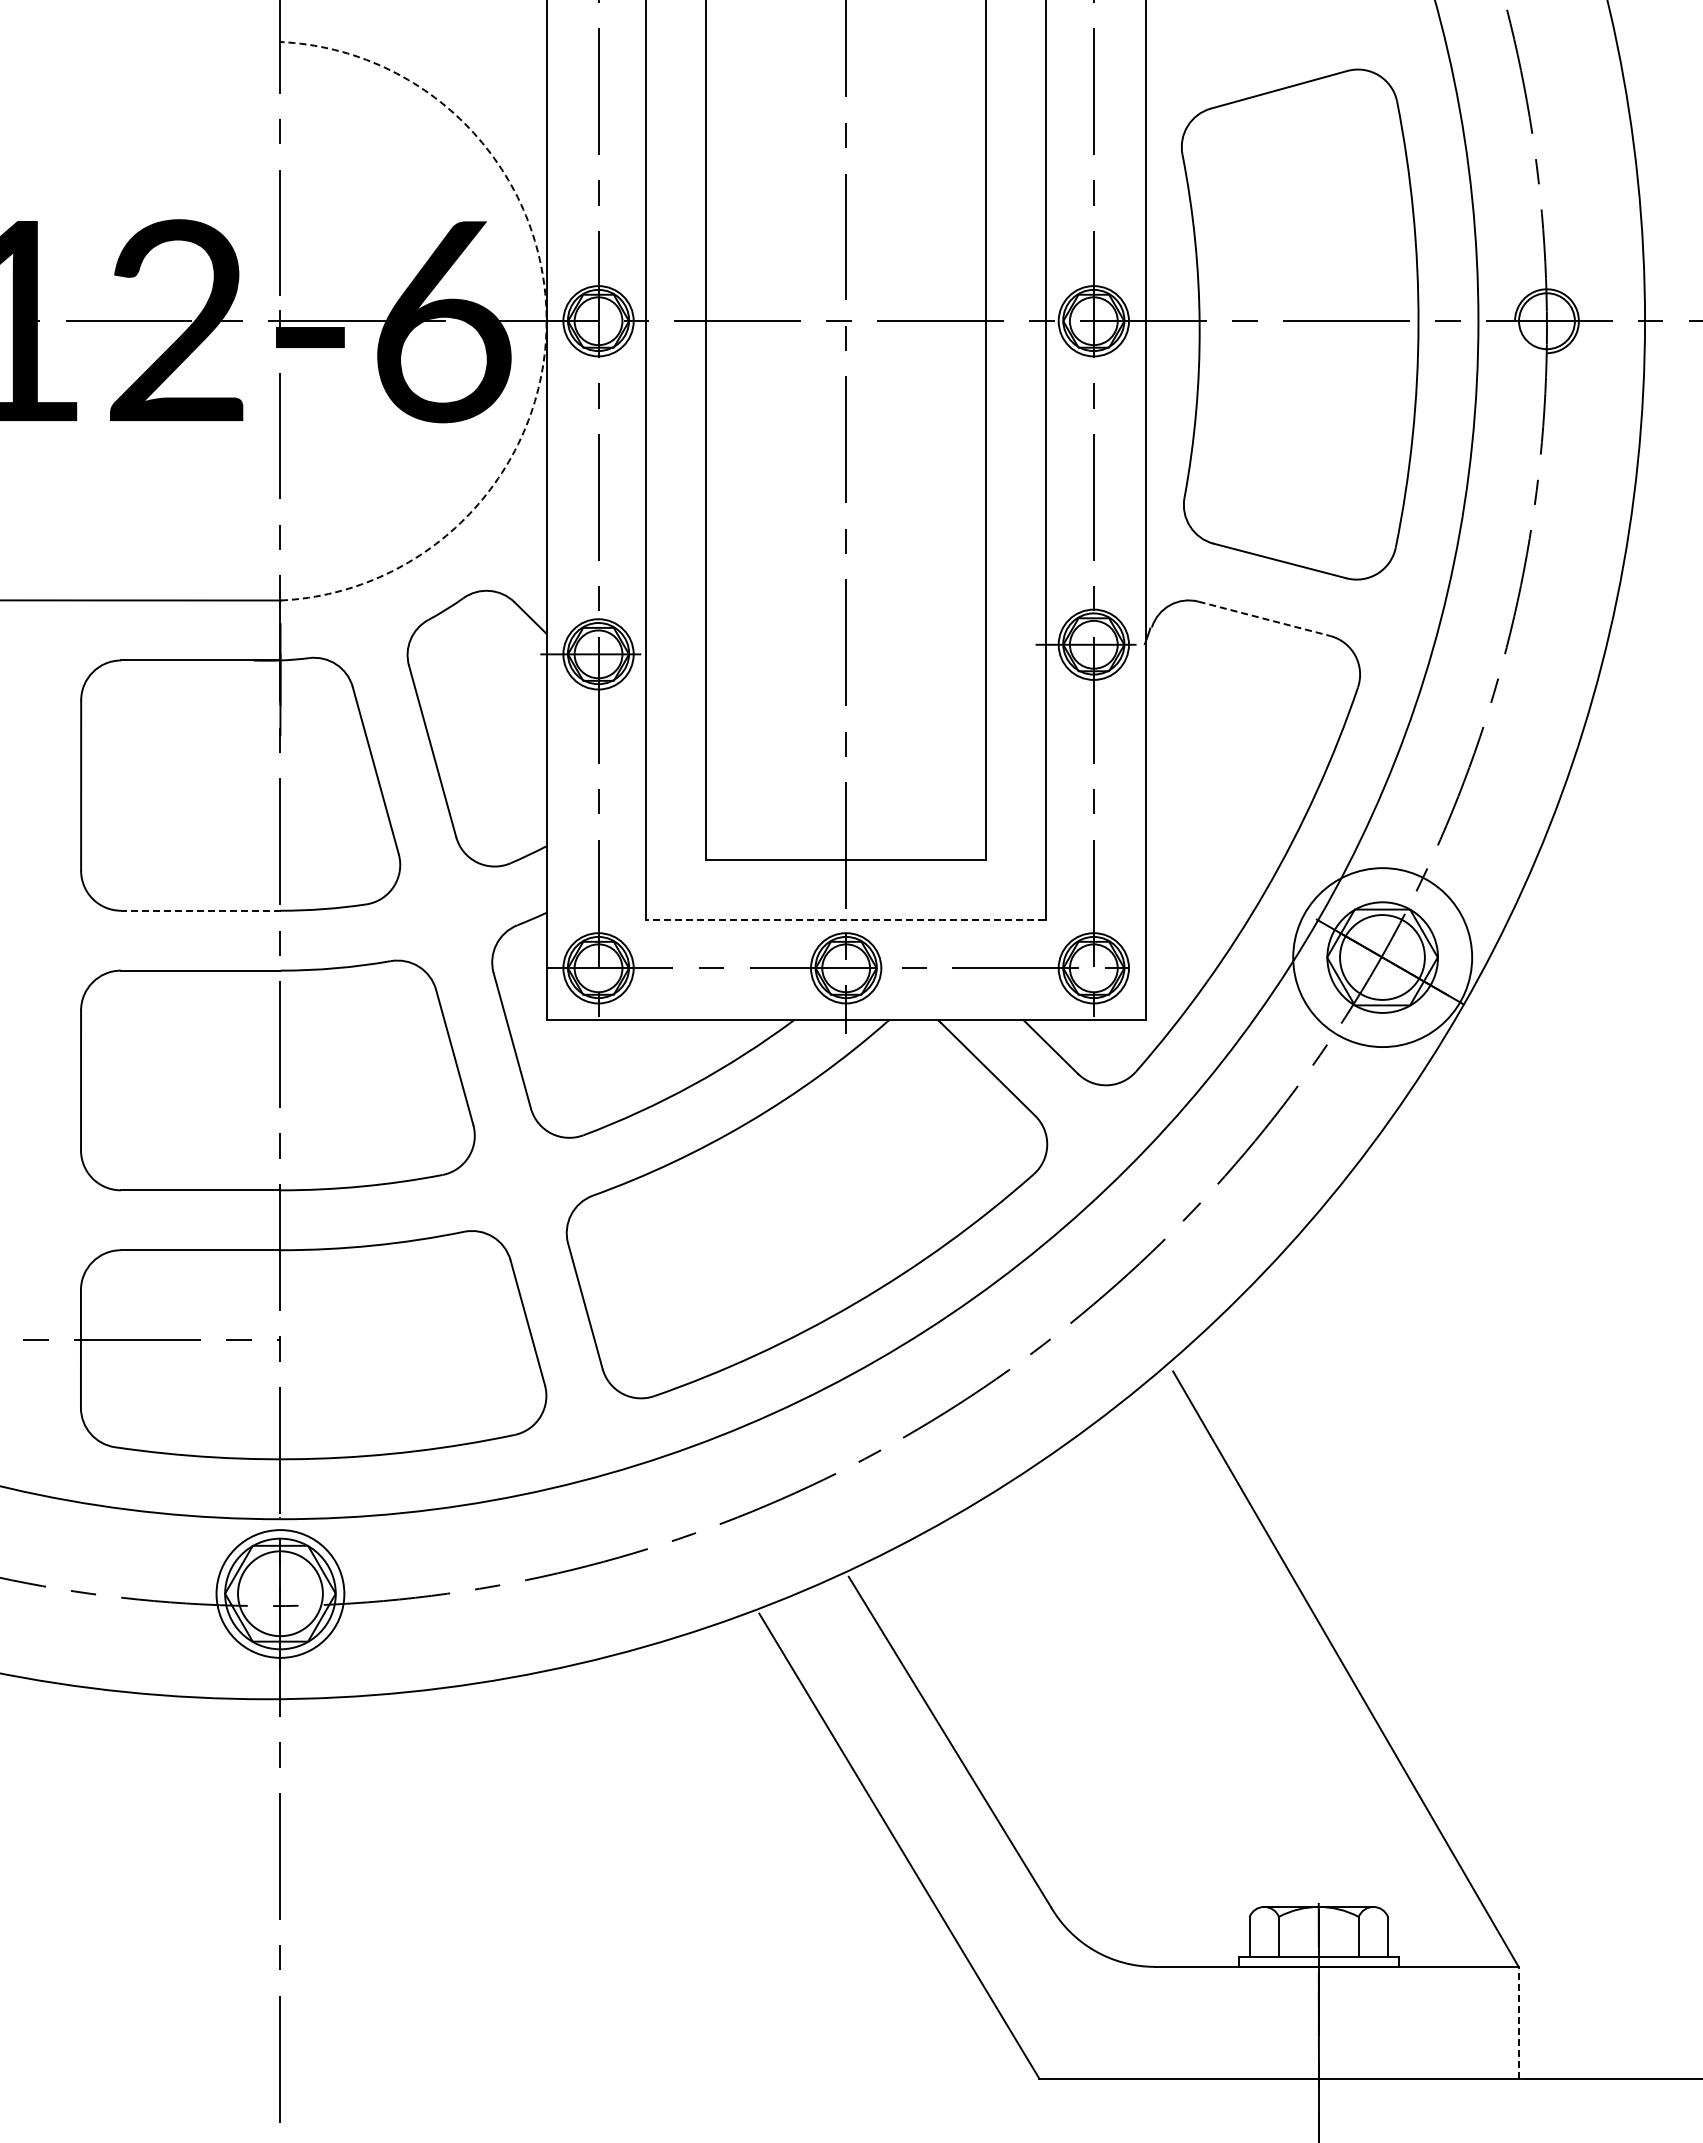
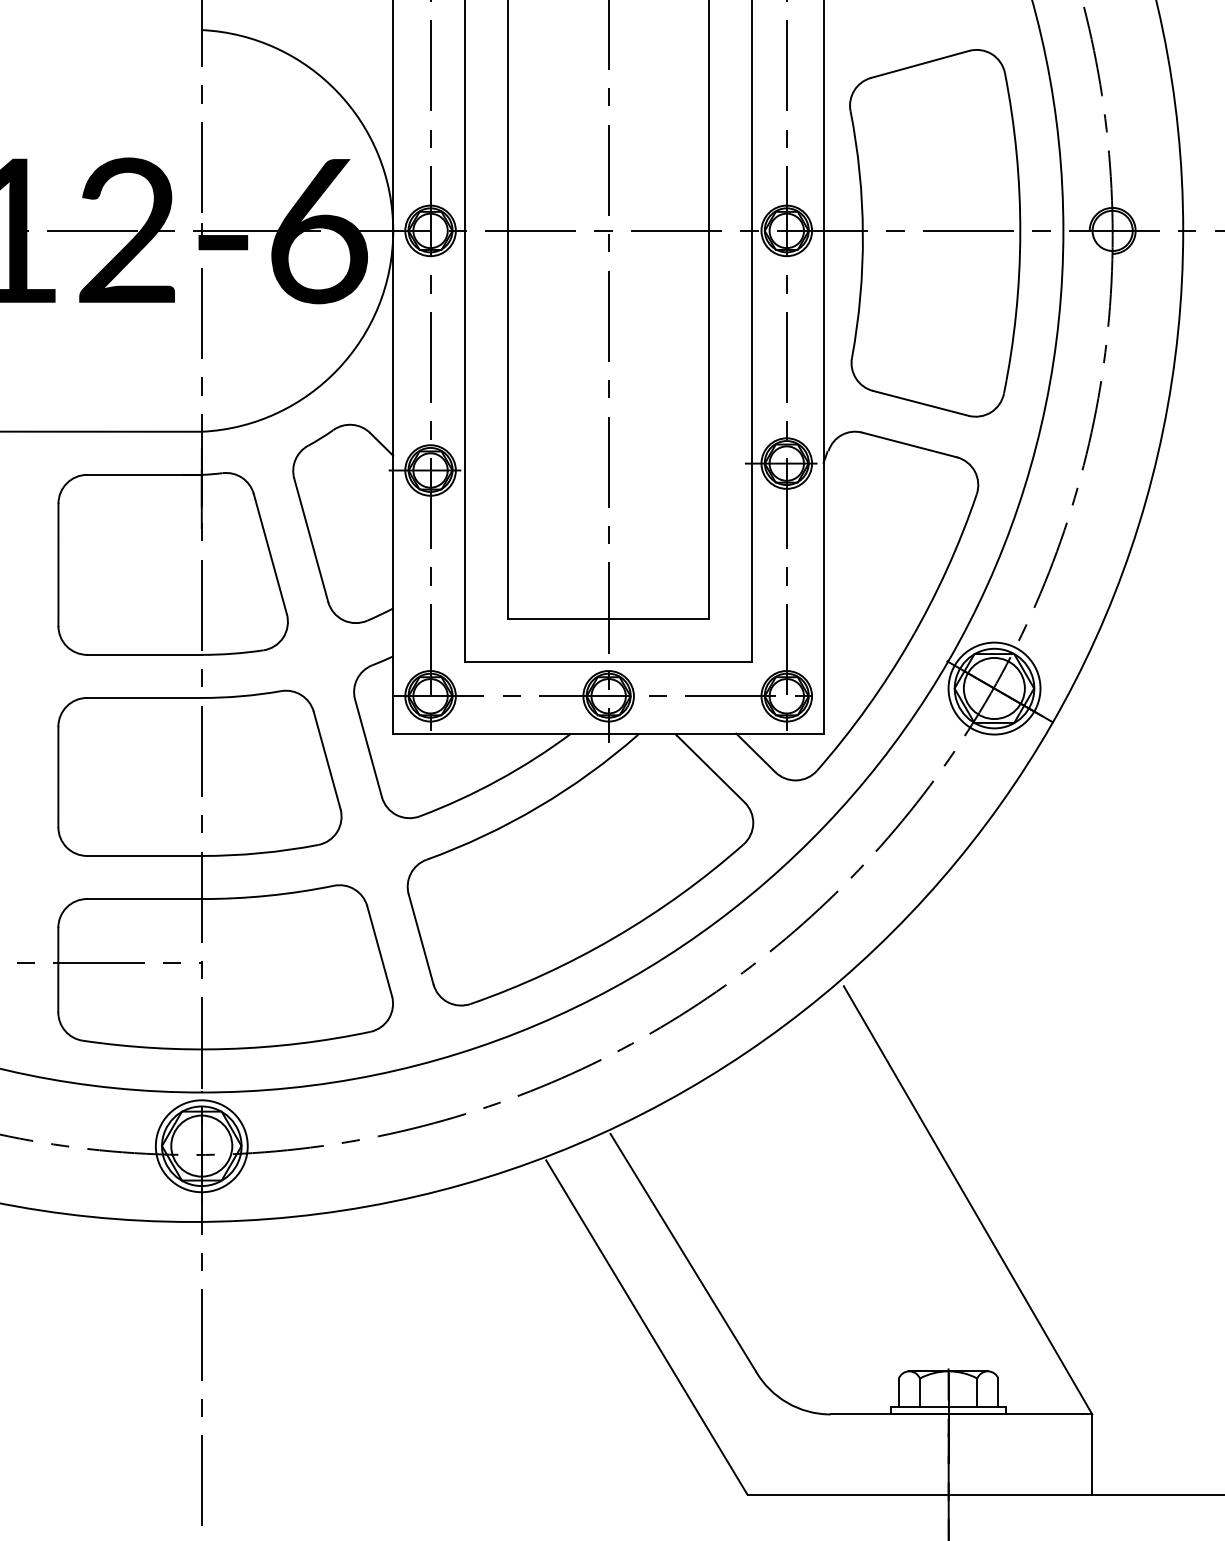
arc: (546, 321) -> (393, 231), dashed -> solid
line: (1264, 618) -> (909, 444), dashed -> solid
line: (200, 910) -> (144, 654), dashed -> solid
line: (845, 920) -> (608, 661), dashed -> solid
circle: (1382, 957) -> (994, 688), size x0.71
line: (1518, 2022) -> (1092, 1454), dashed -> solid

